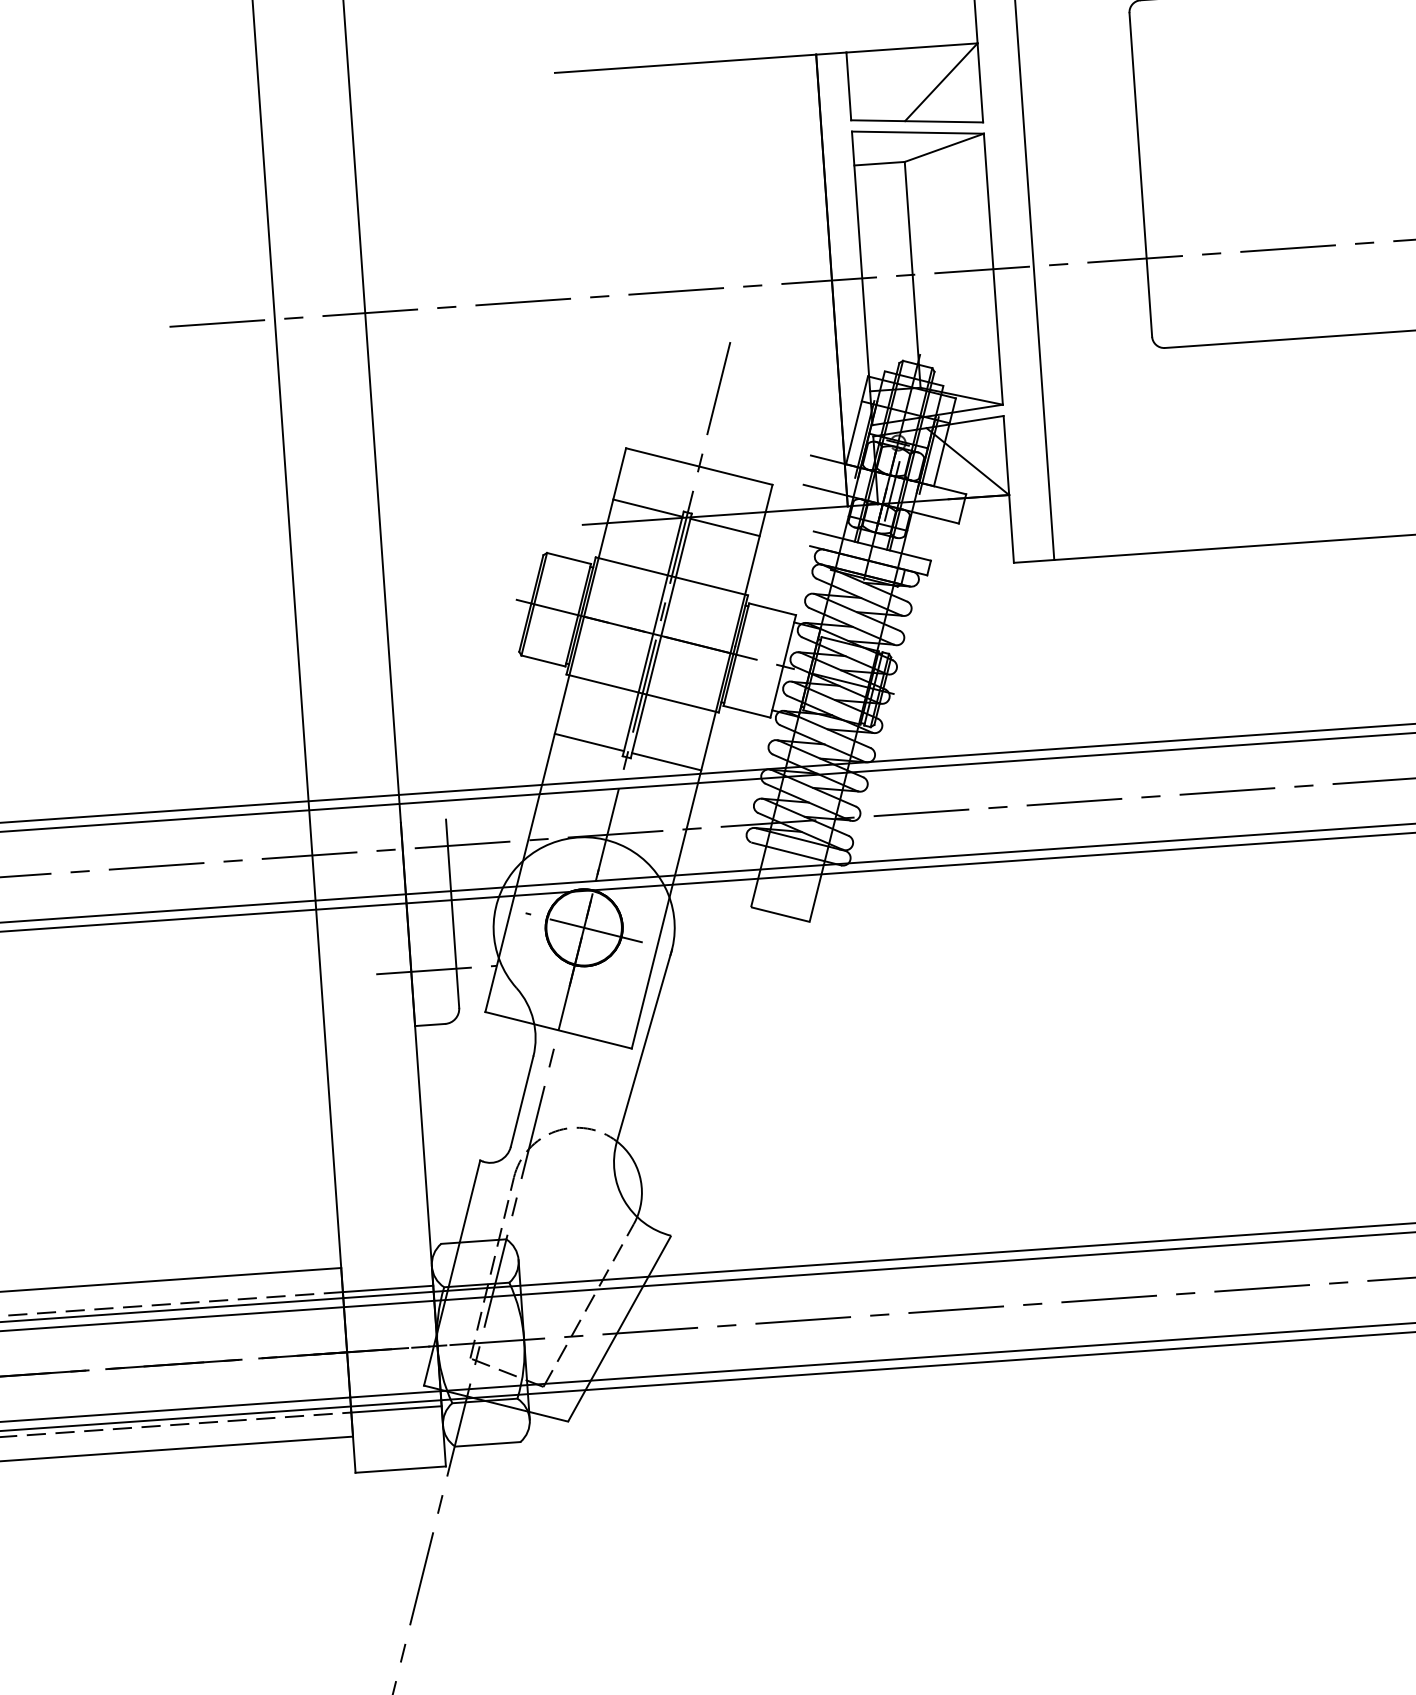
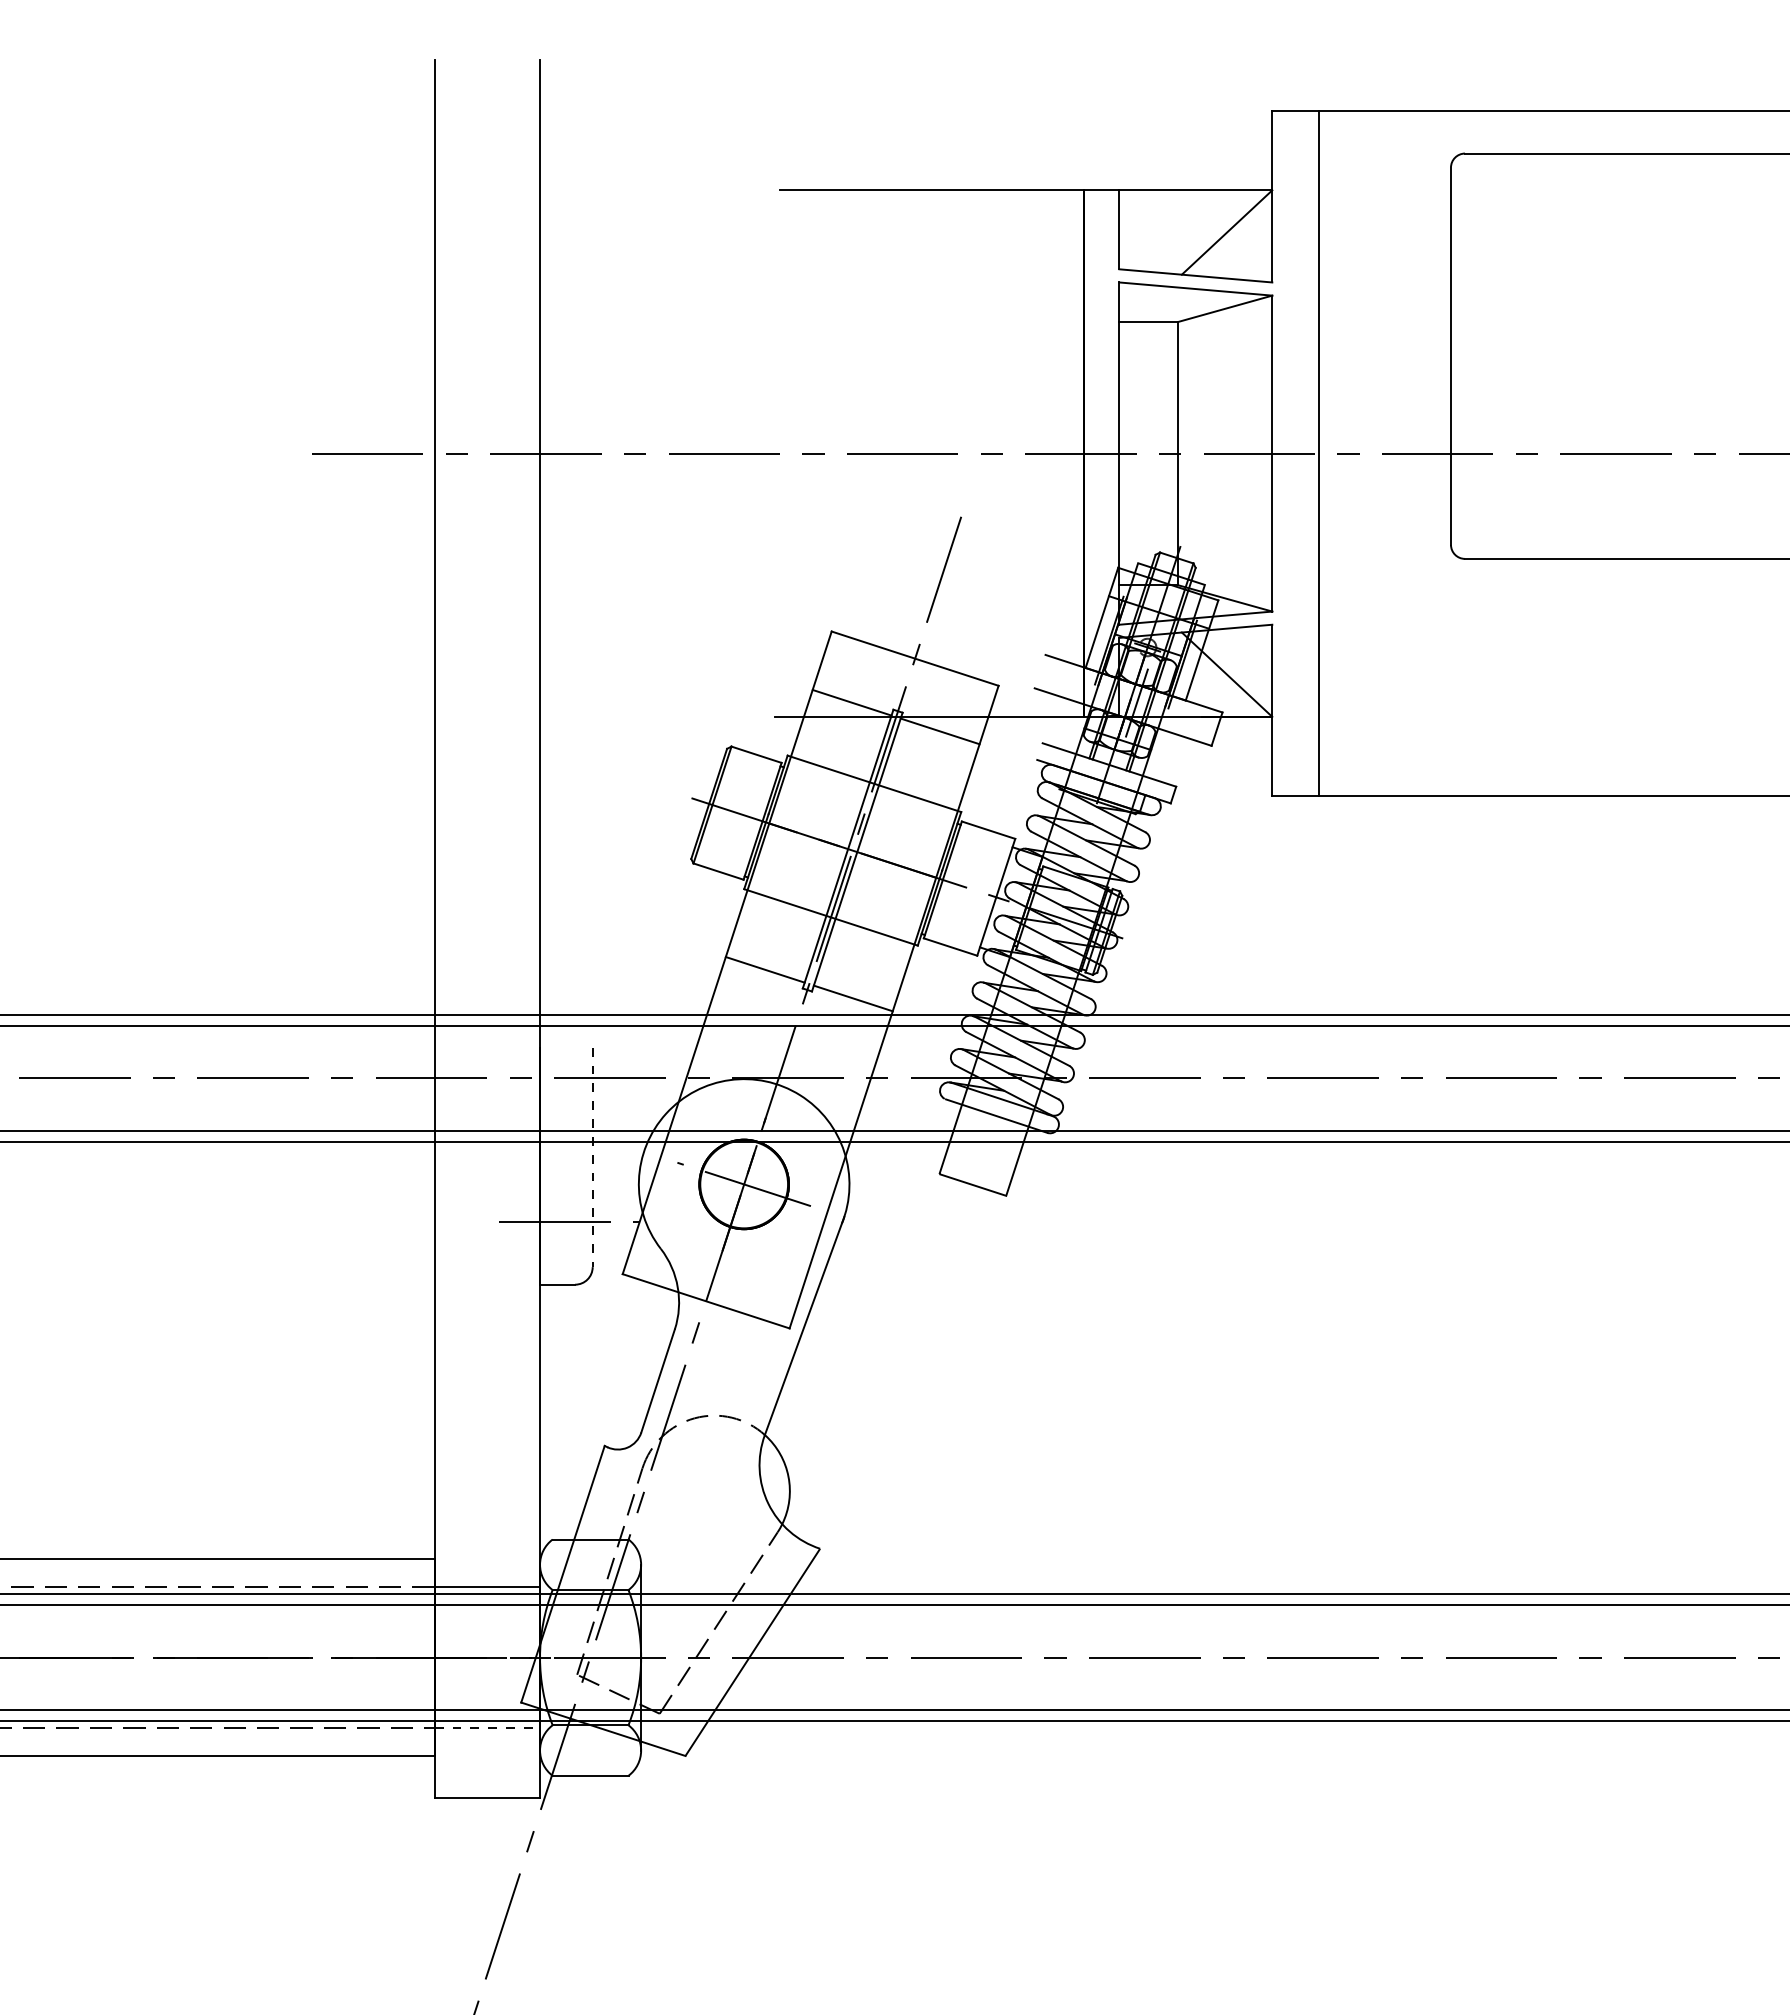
line: (452, 913) -> (592, 1157), solid -> dashed
line: (396, 1409) -> (487, 1727), solid -> dashed

